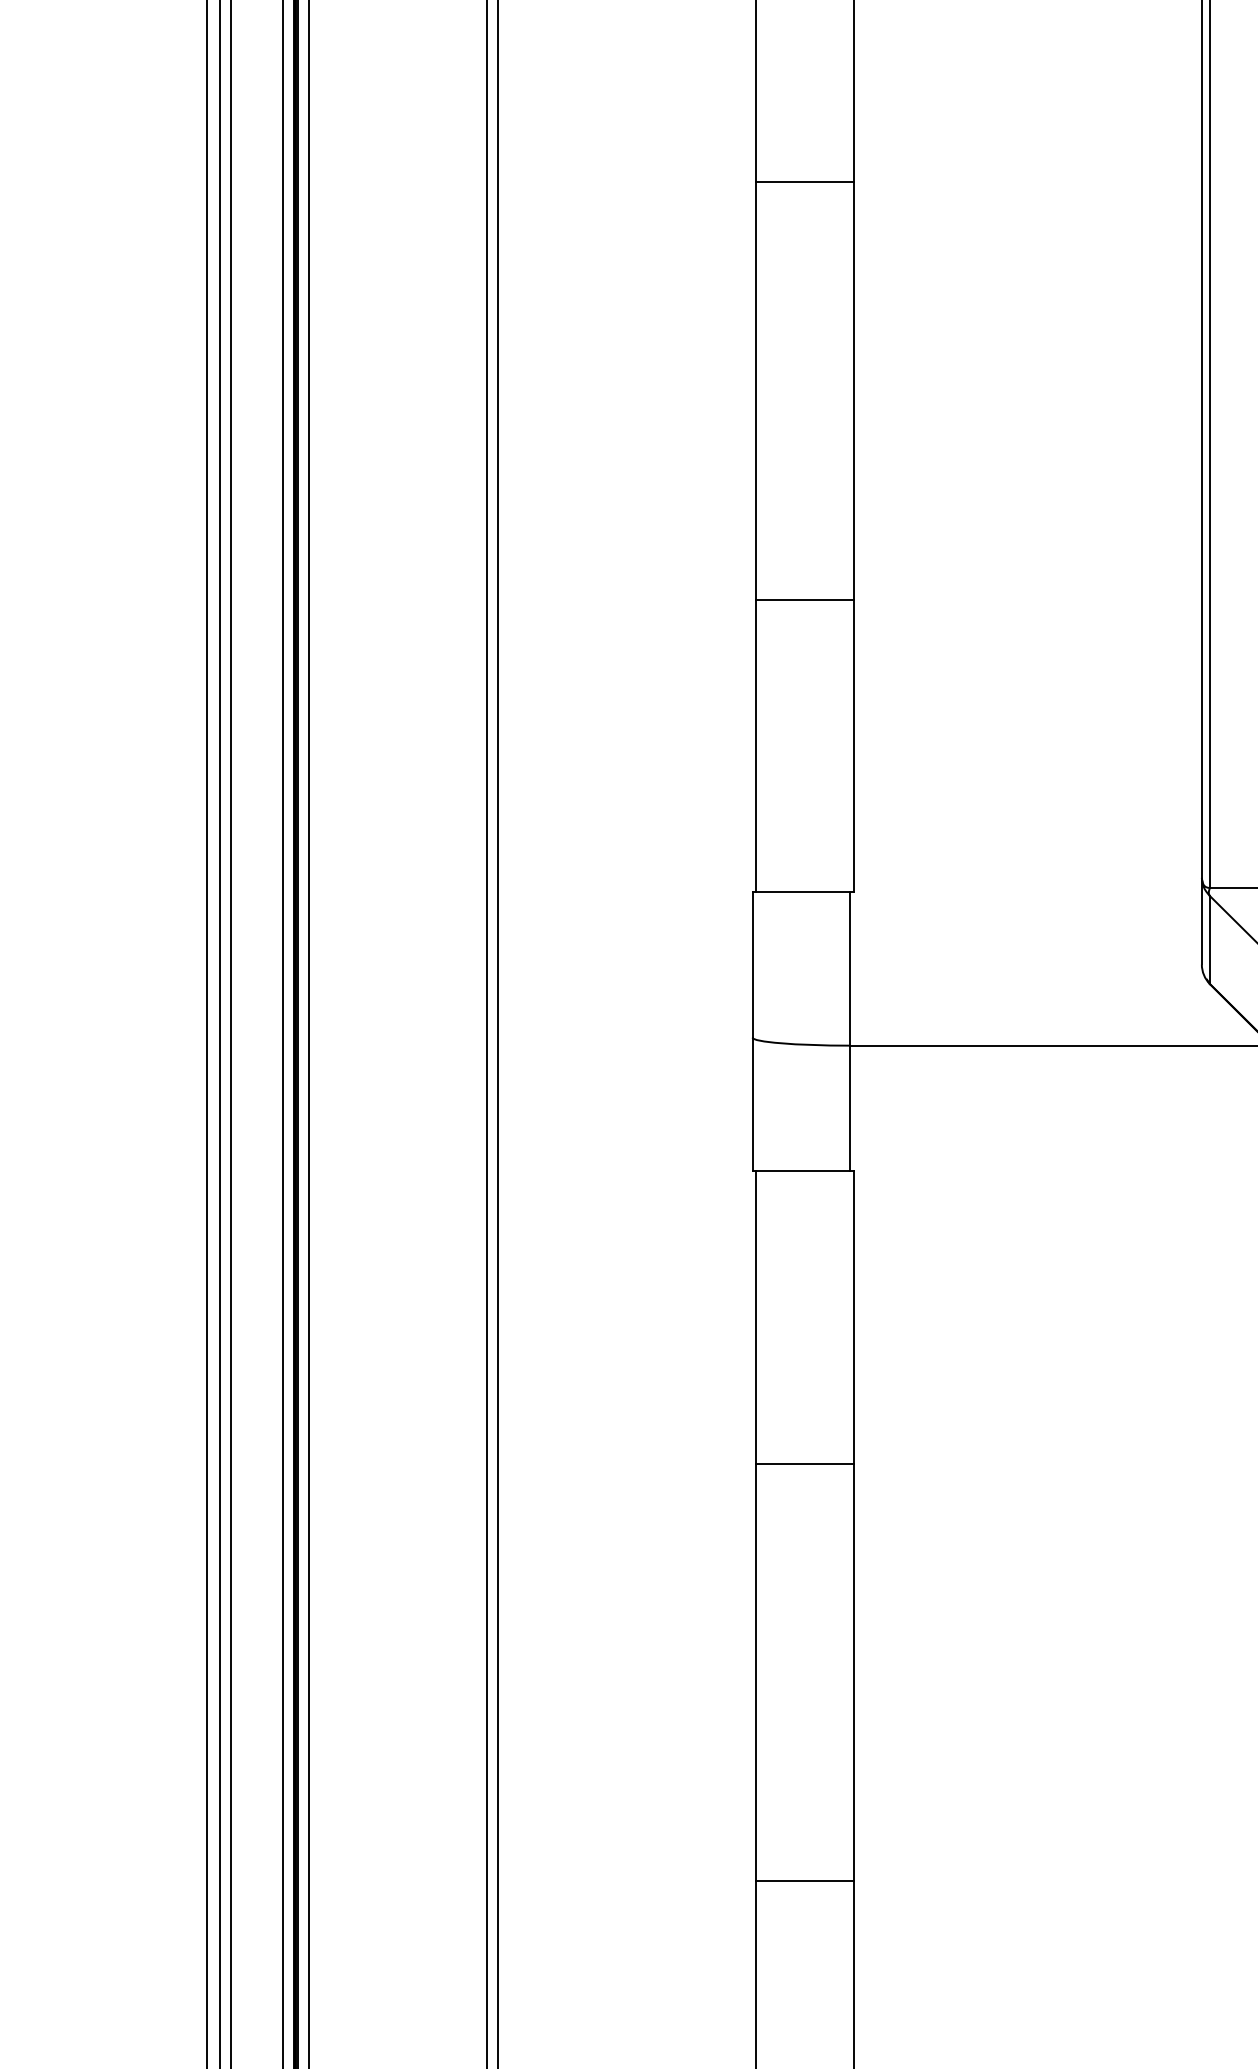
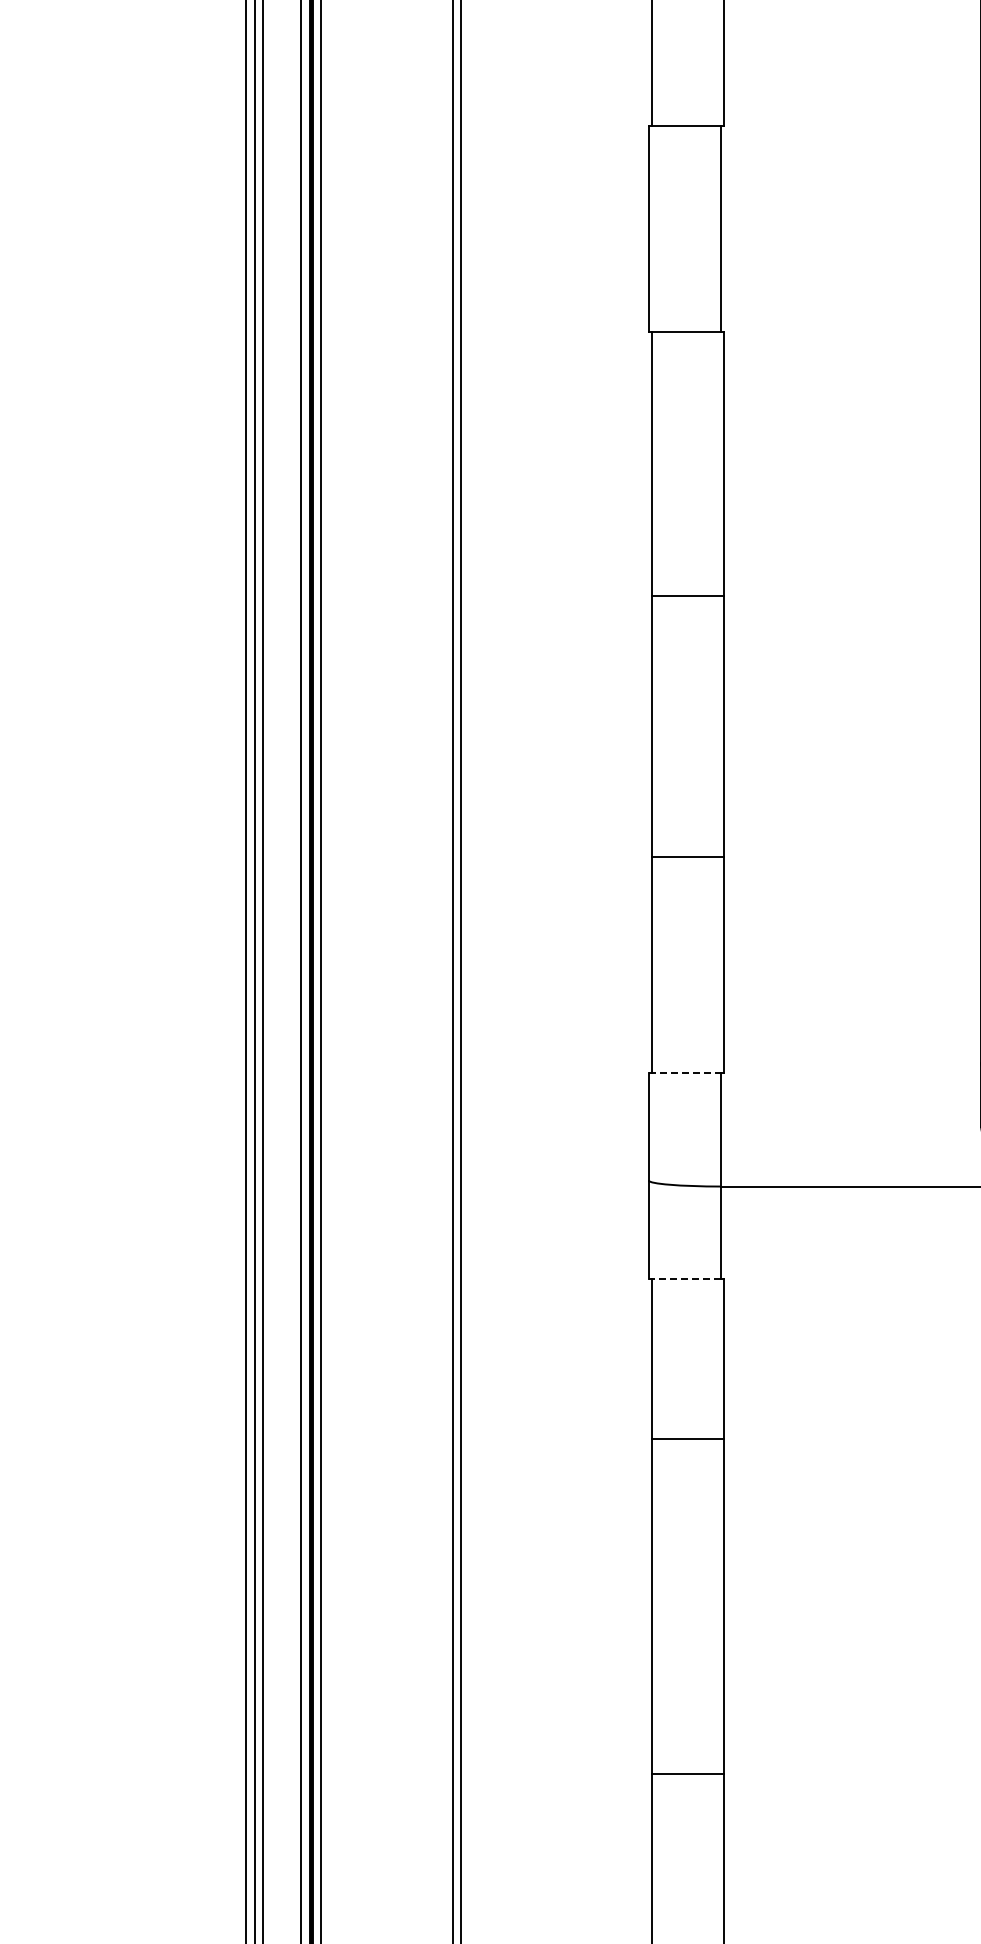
line: (804, 181) -> (687, 595), moved
line: (802, 892) -> (685, 1073), solid -> dashed
line: (800, 1171) -> (684, 1279), solid -> dashed
line: (804, 1463) -> (687, 1438), moved
line: (804, 1881) -> (687, 1773), moved

